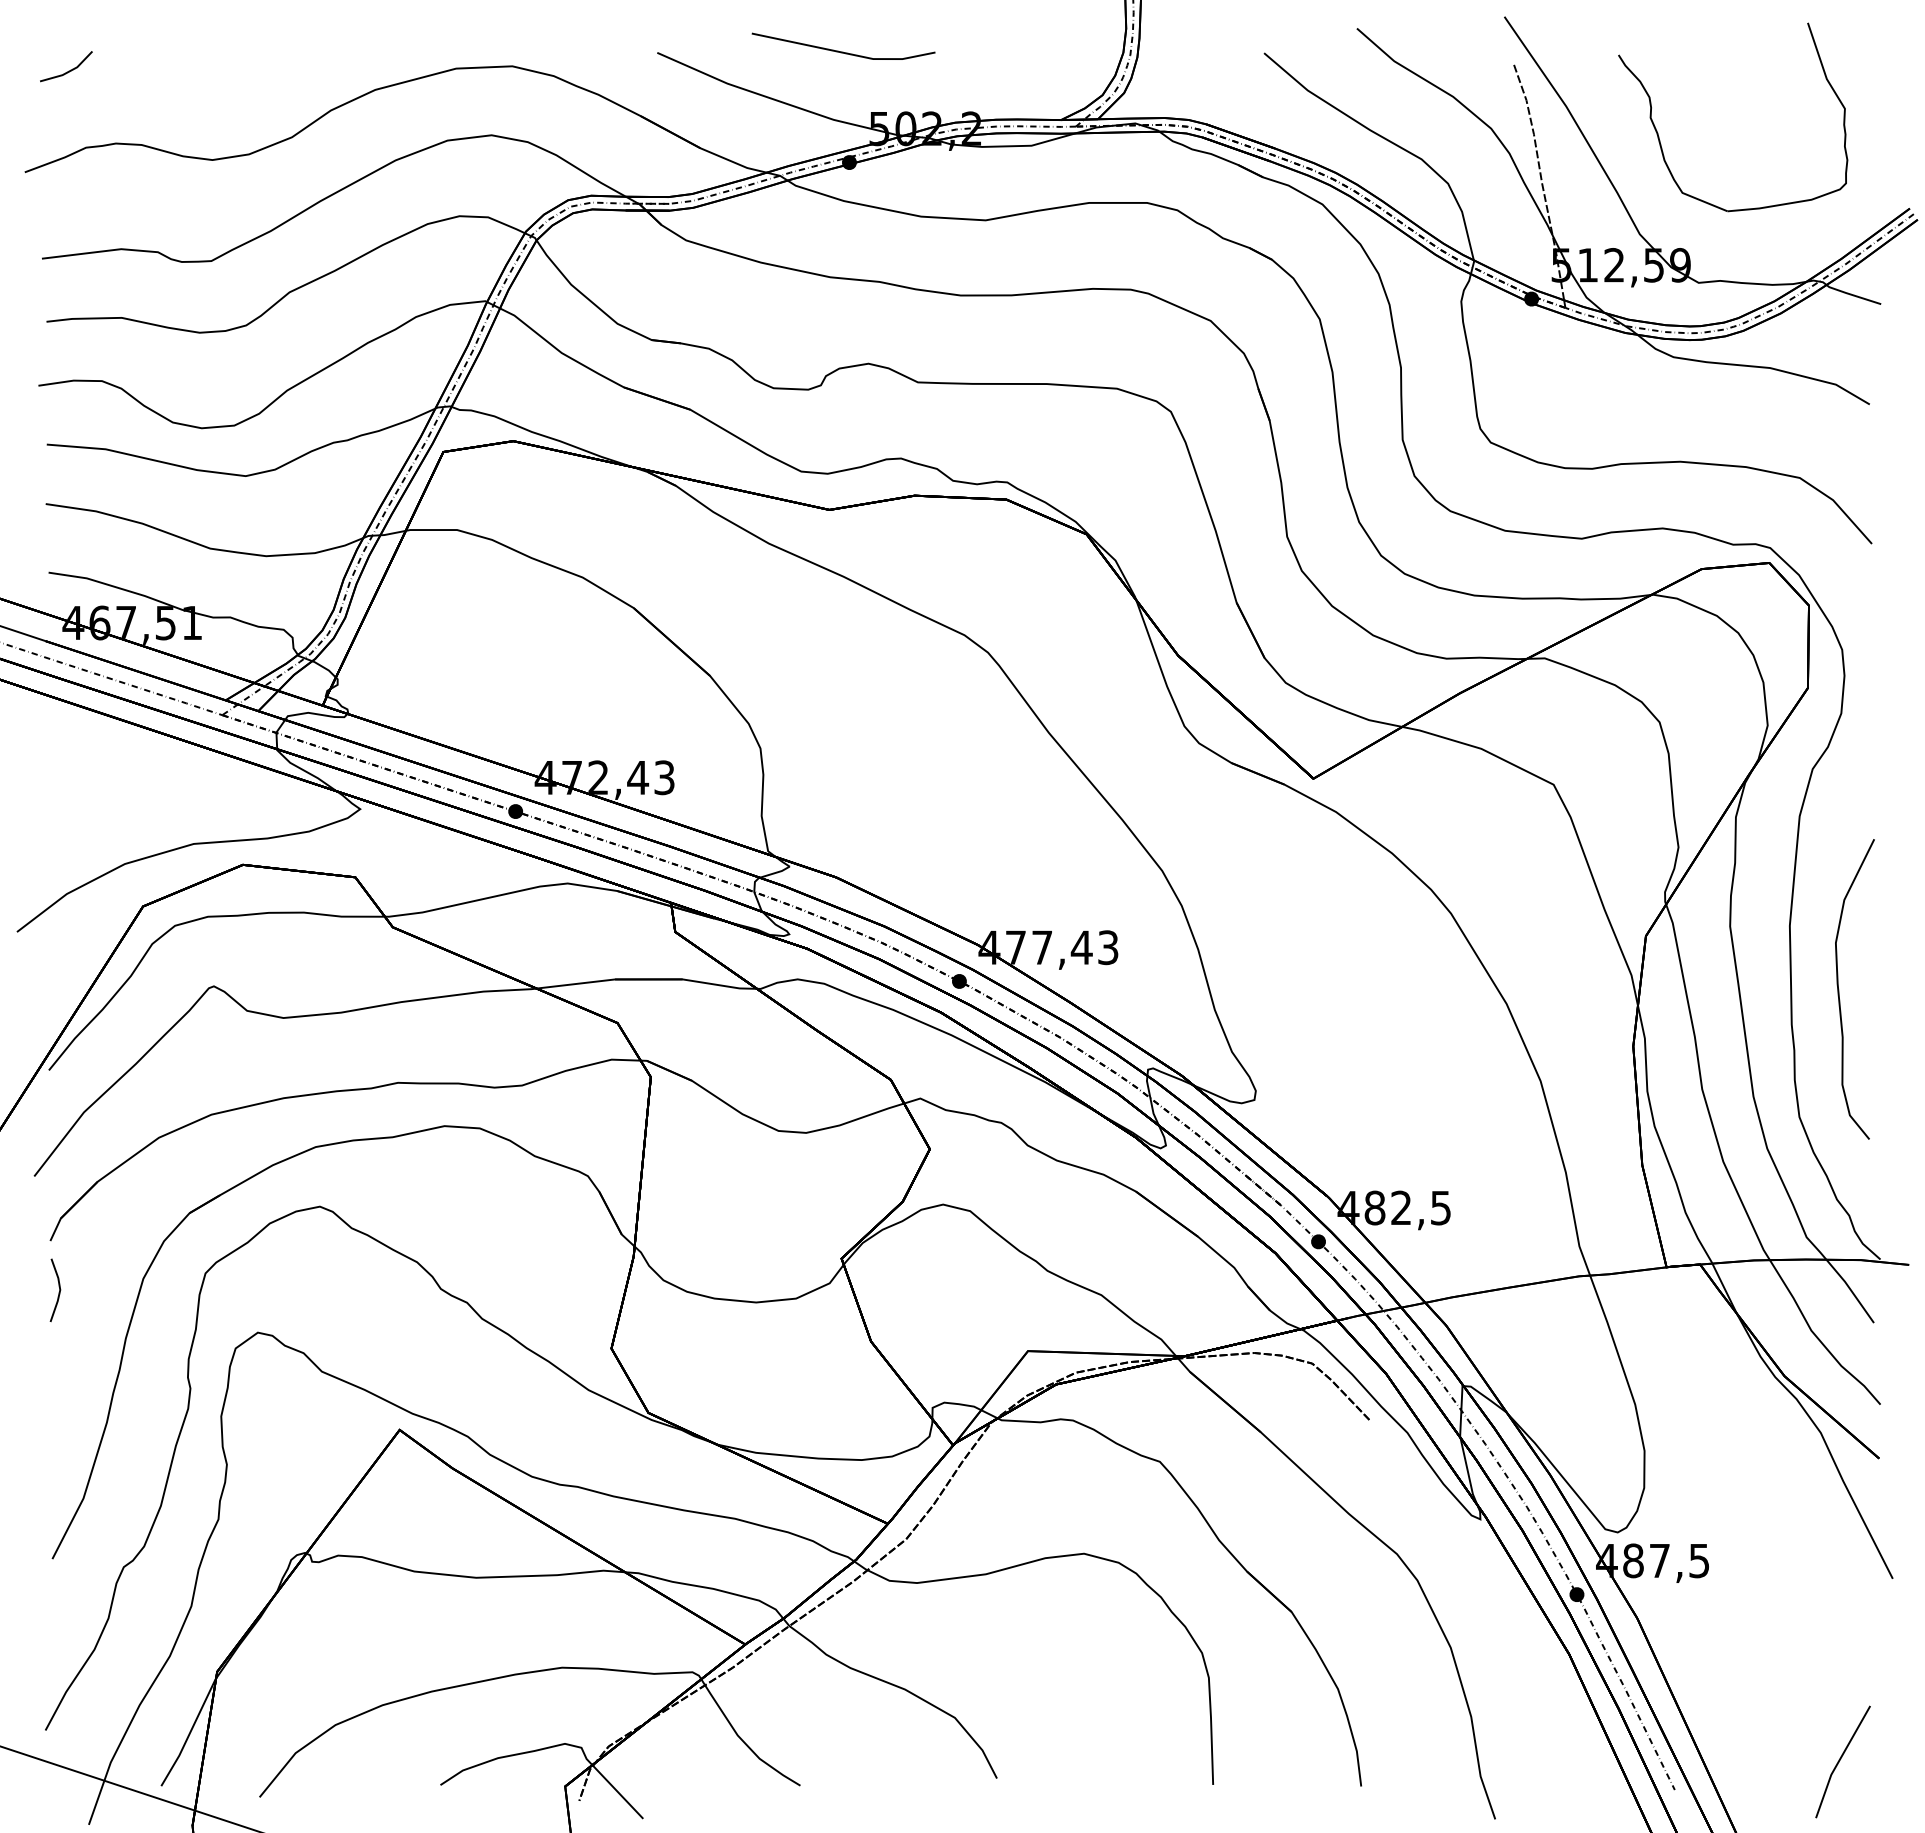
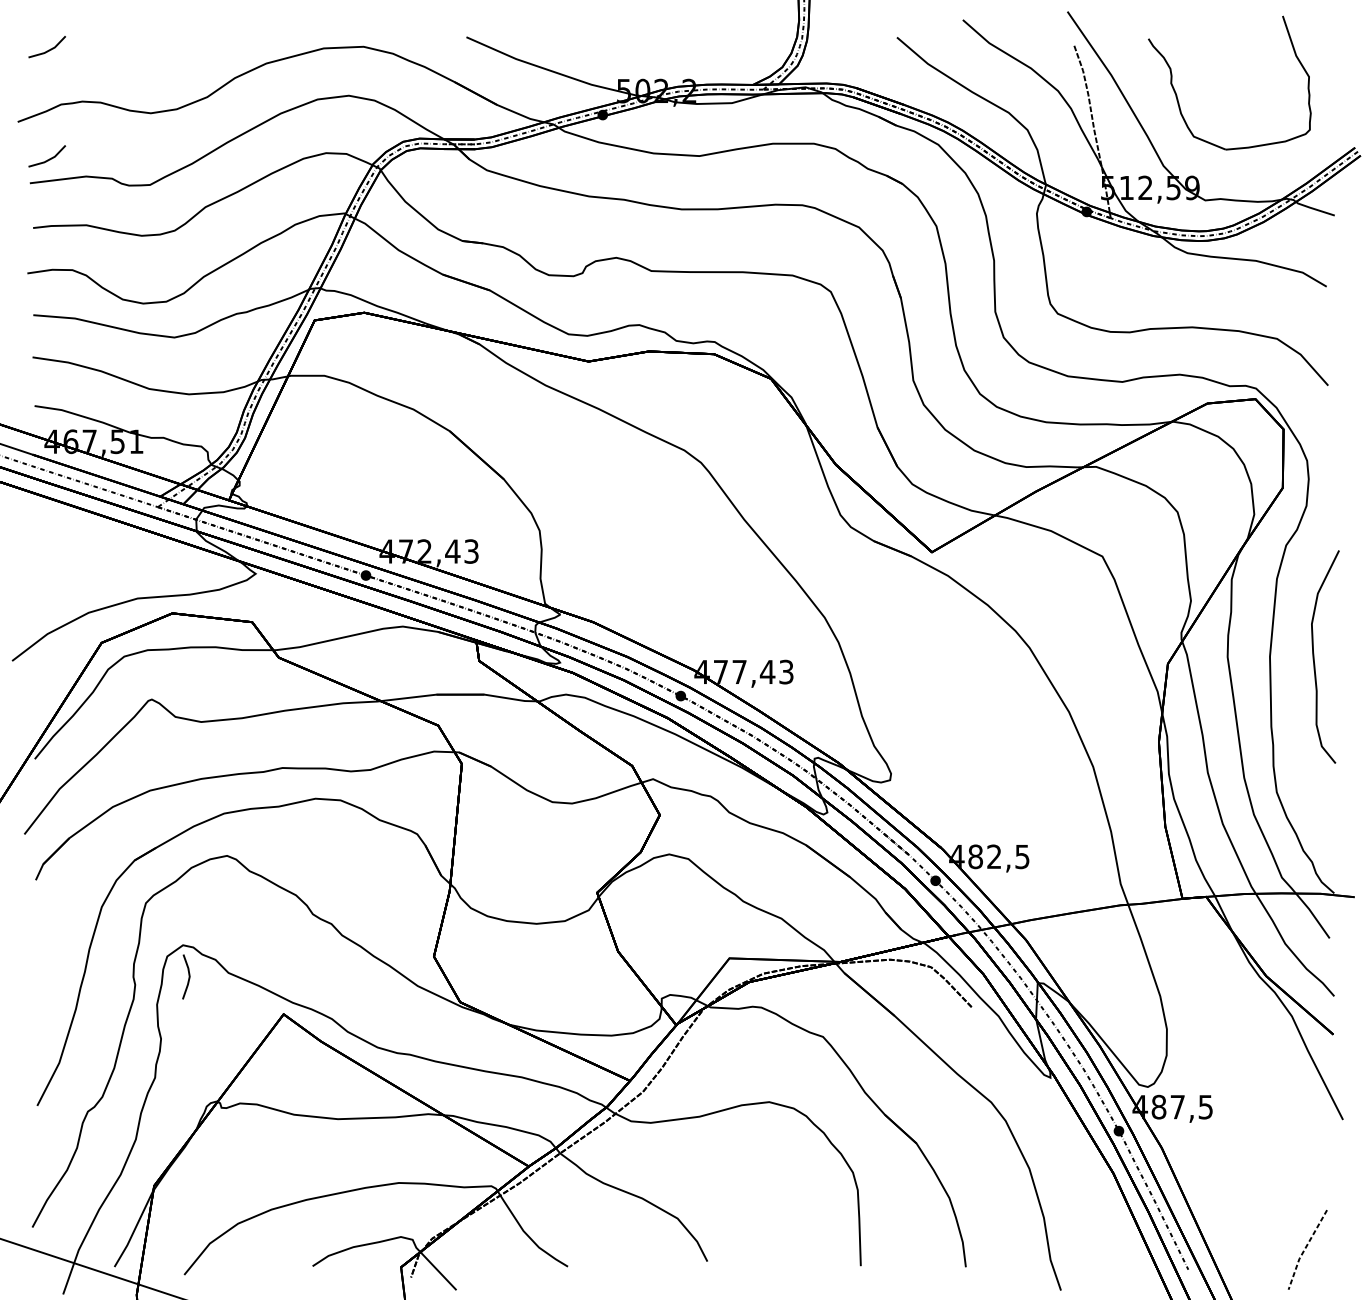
line: (843, 51) -> (598, 36), removed
line: (68, 224) -> (48, 159), added
curve: (1839, 989) -> (1314, 657), moved
line: (58, 1292) -> (188, 978), moved
line: (1839, 1761) -> (1305, 1249), solid -> dashed

